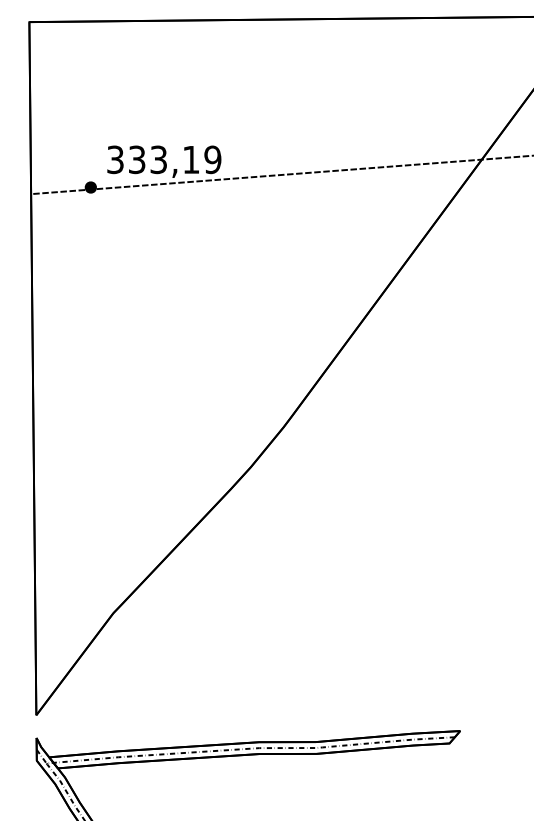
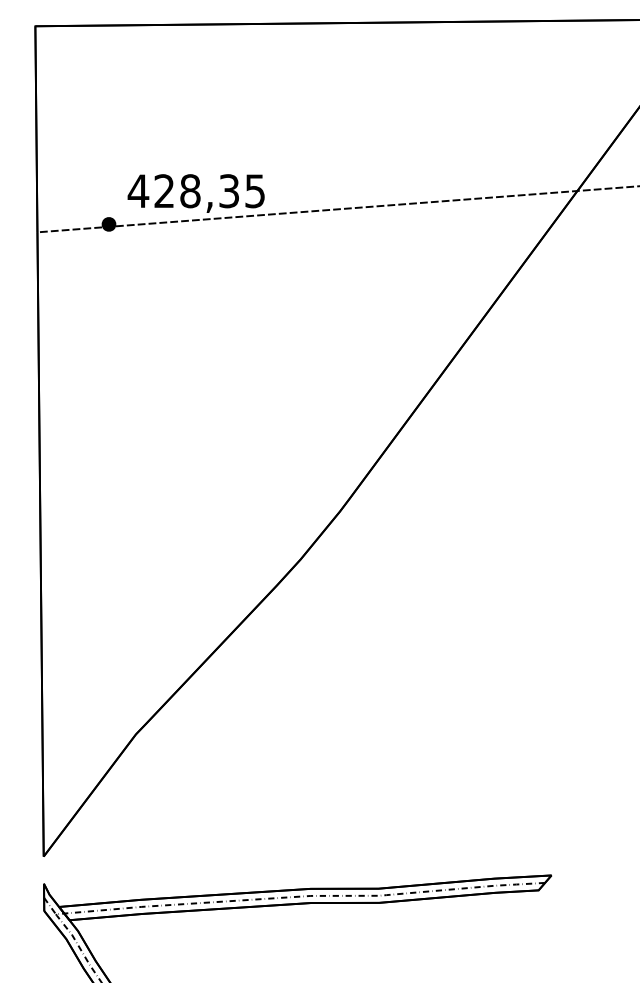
text: (163, 160) -> (196, 191), 333,19 -> 428,35

